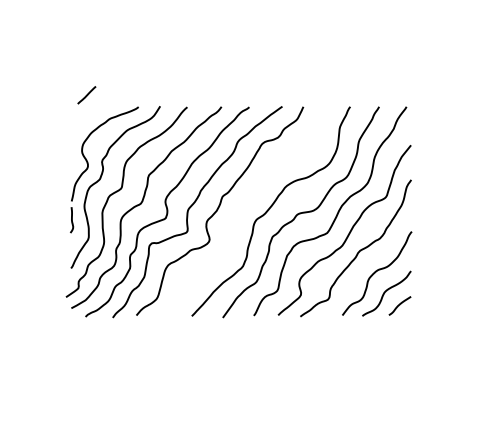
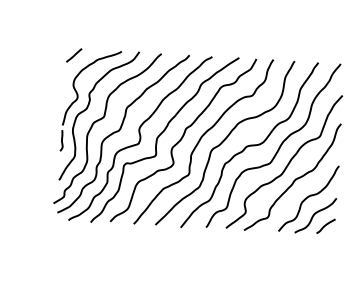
line: (86, 95) -> (73, 55), moved
curve: (240, 210) -> (200, 140), added

